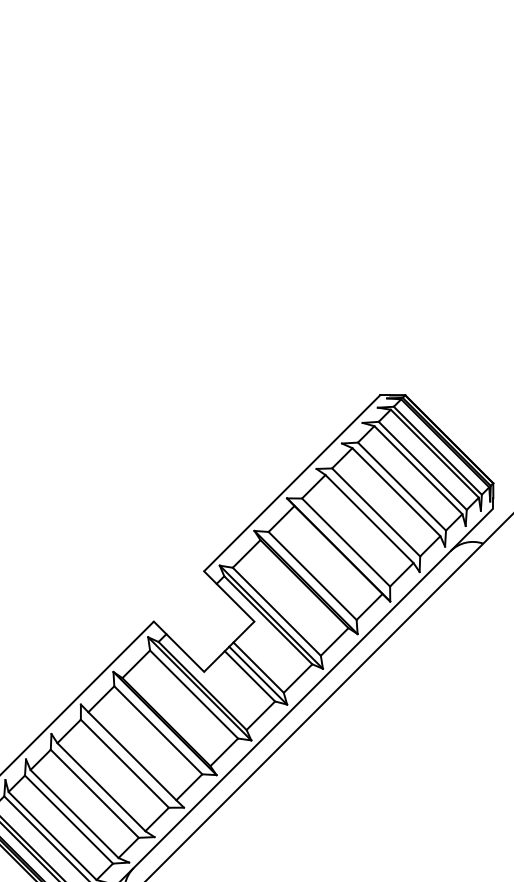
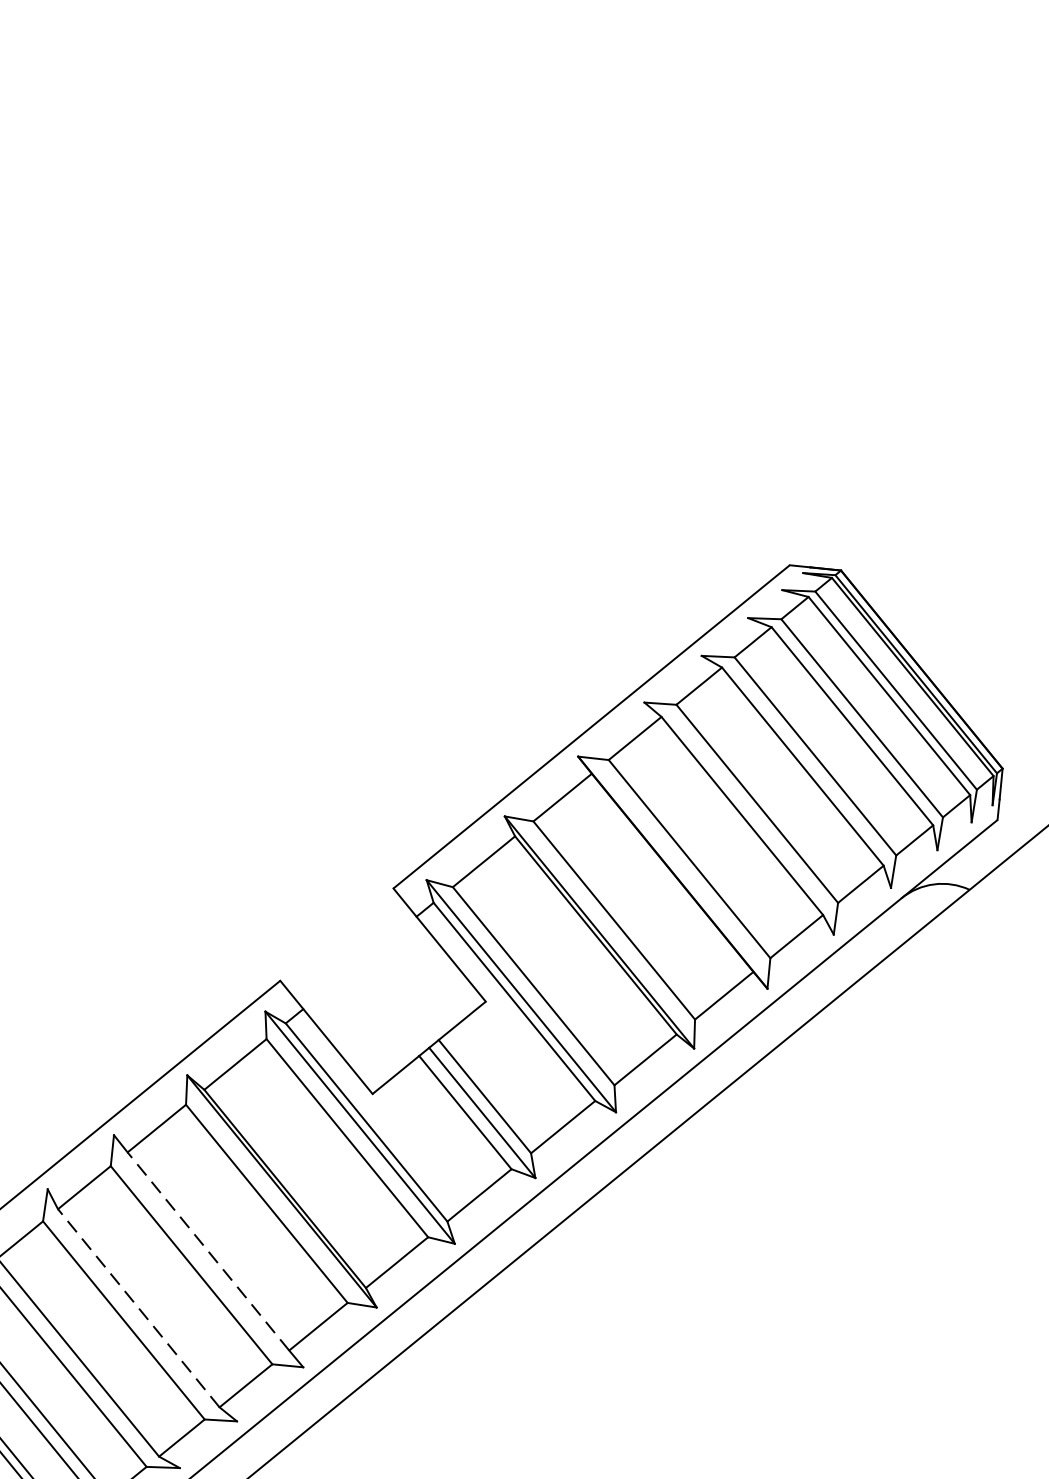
line: (132, 755) -> (208, 1249), solid -> dashed
line: (101, 786) -> (139, 1306), solid -> dashed

